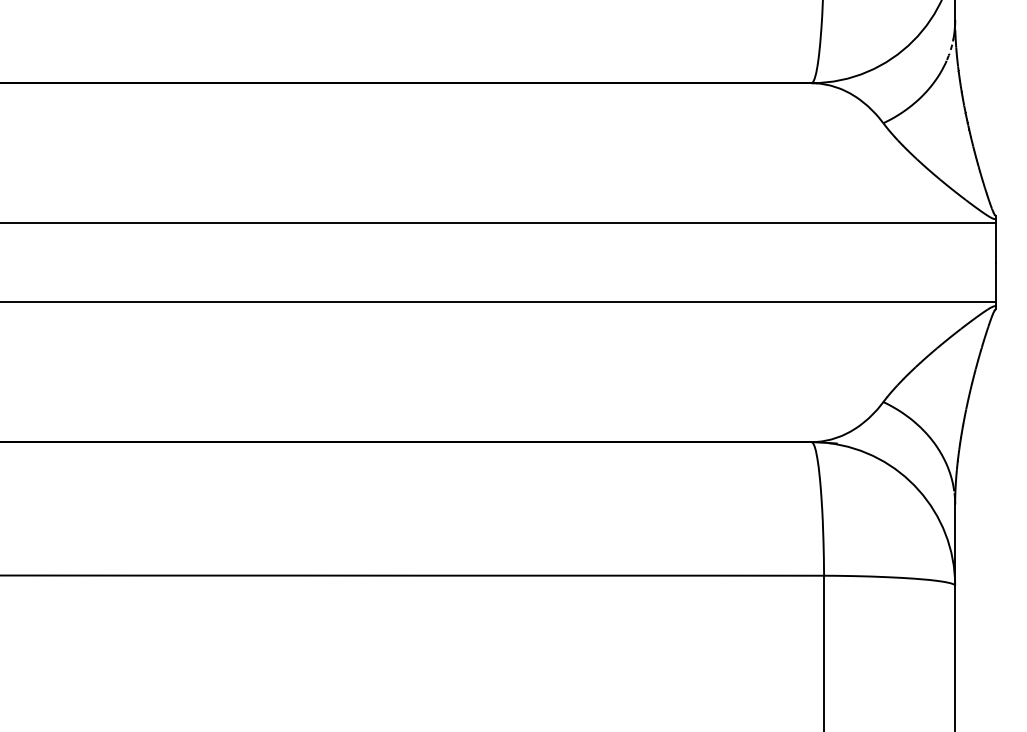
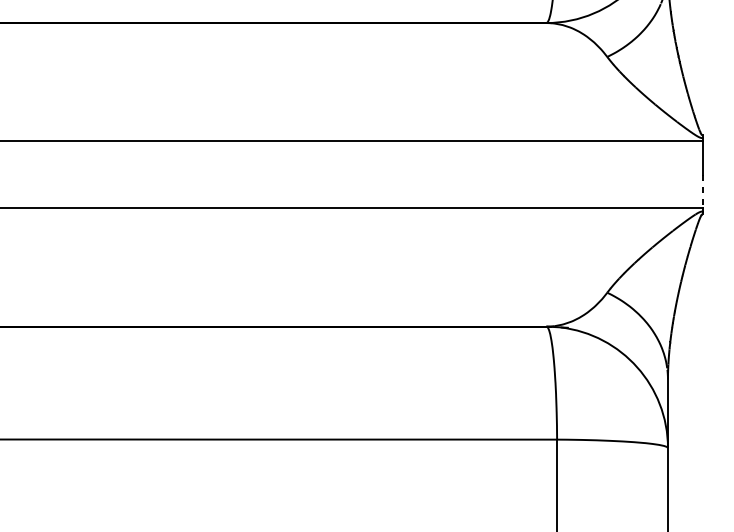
line: (996, 282) -> (702, 191), solid -> dashed

